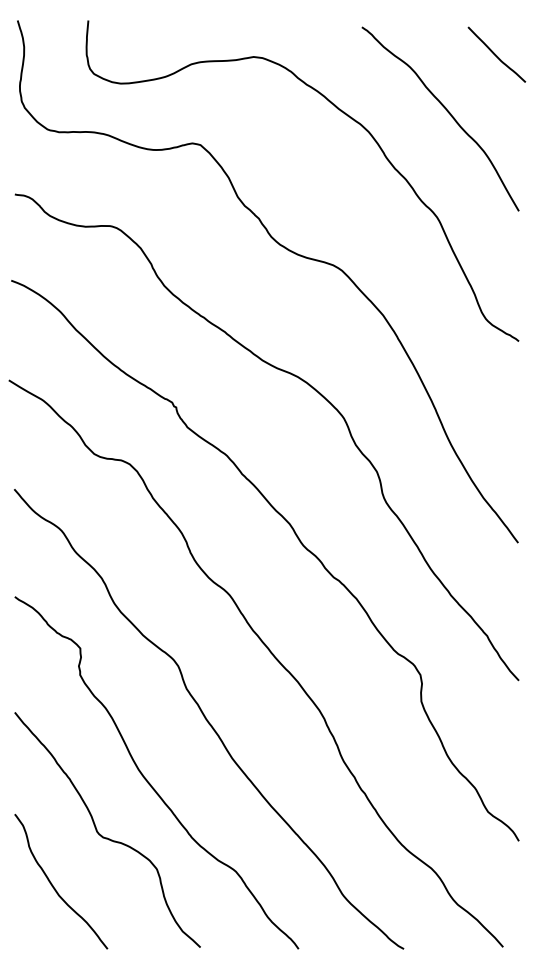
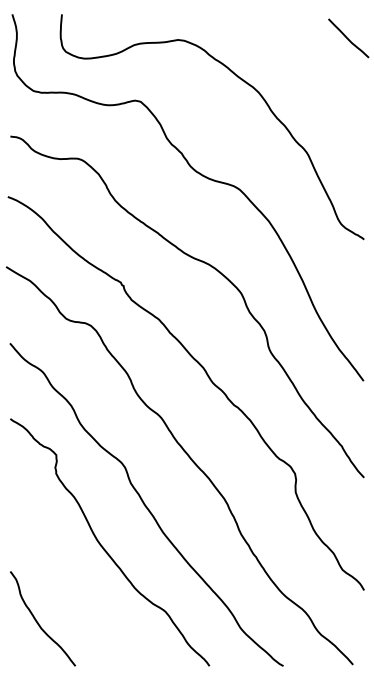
curve: (446, 111) -> (313, 78), removed
curve: (101, 834) -> (71, 585), removed

